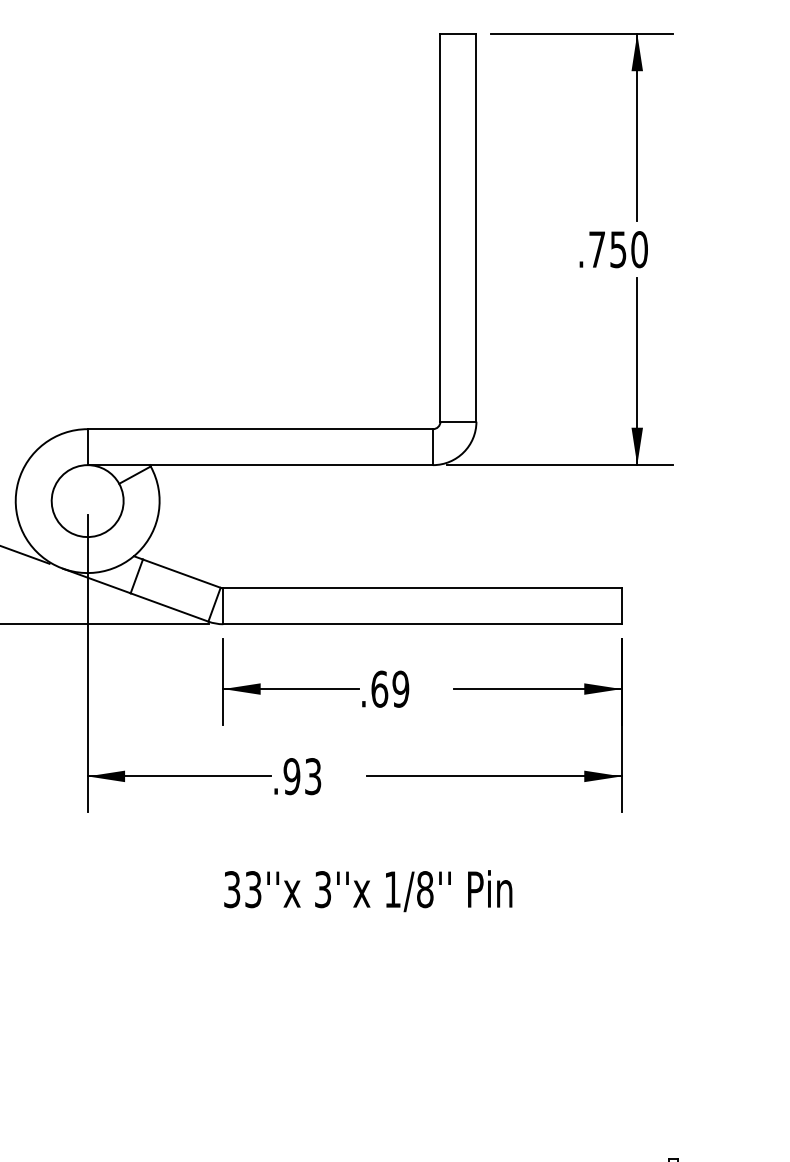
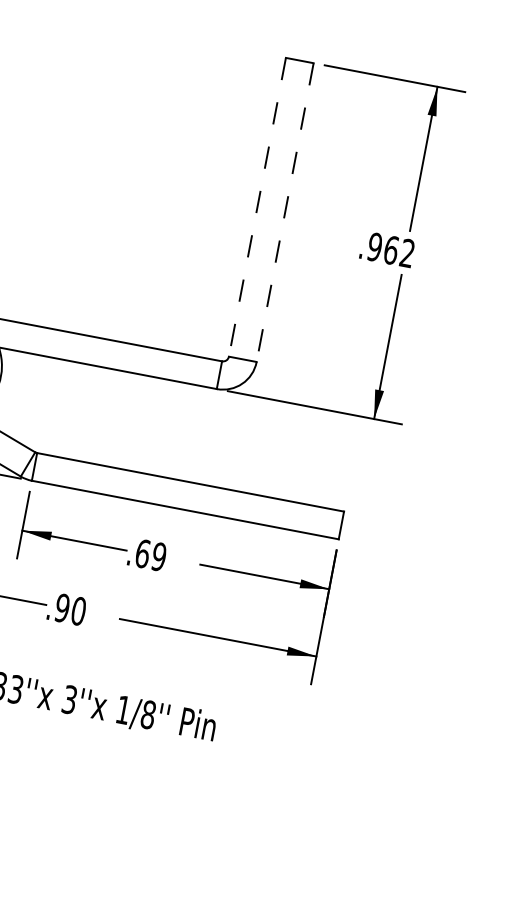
line: (440, 227) -> (257, 207), solid -> dashed
line: (476, 227) -> (285, 212), solid -> dashed
text: (617, 249) -> (390, 250), .750 -> .962
text: (312, 776) -> (78, 611), .93 -> .90

